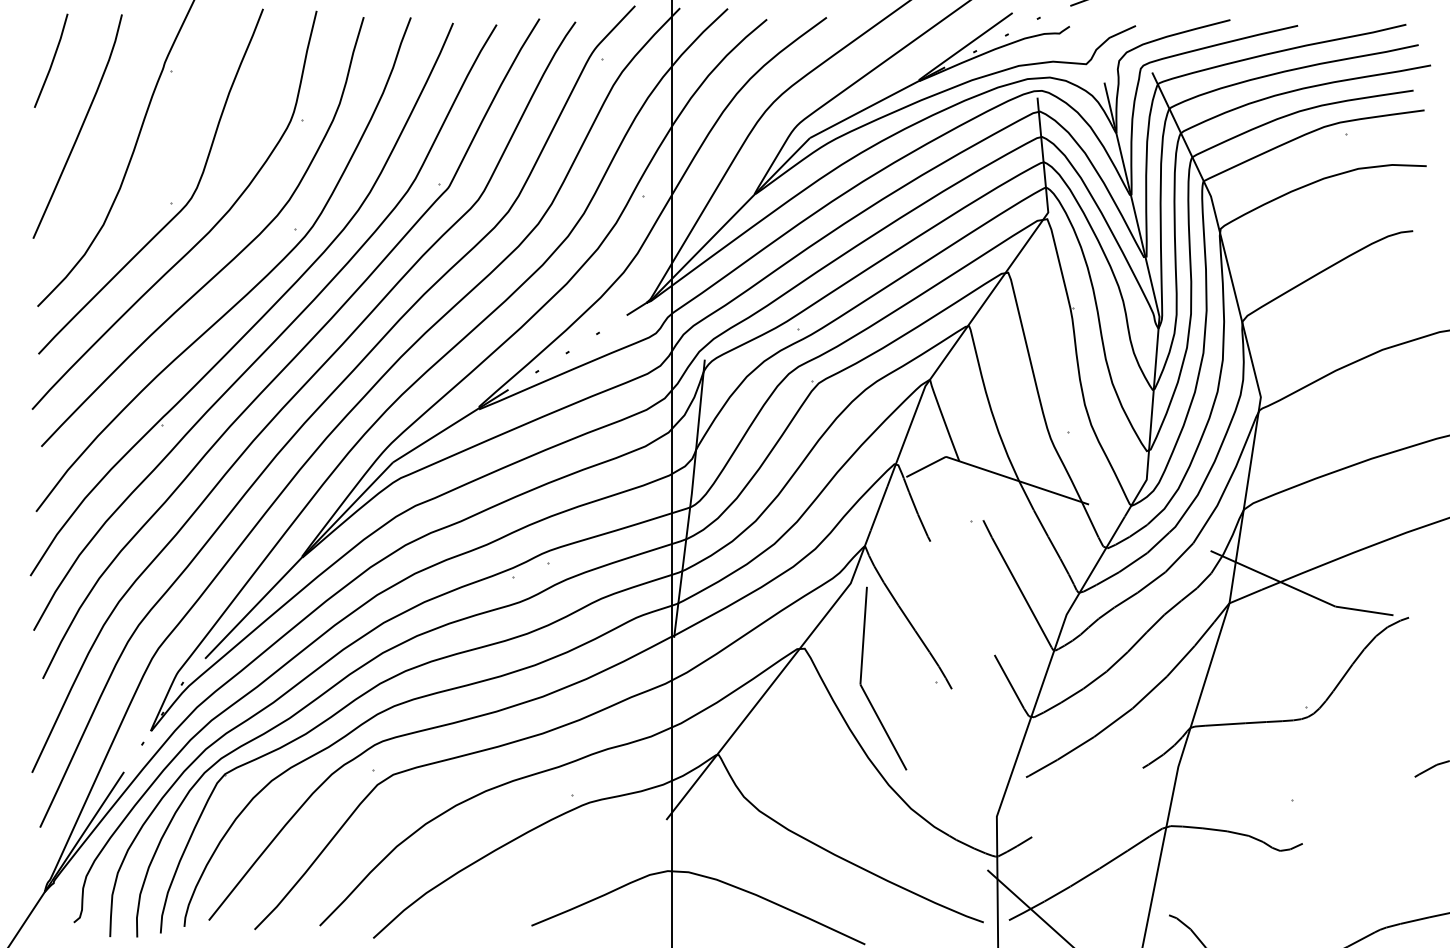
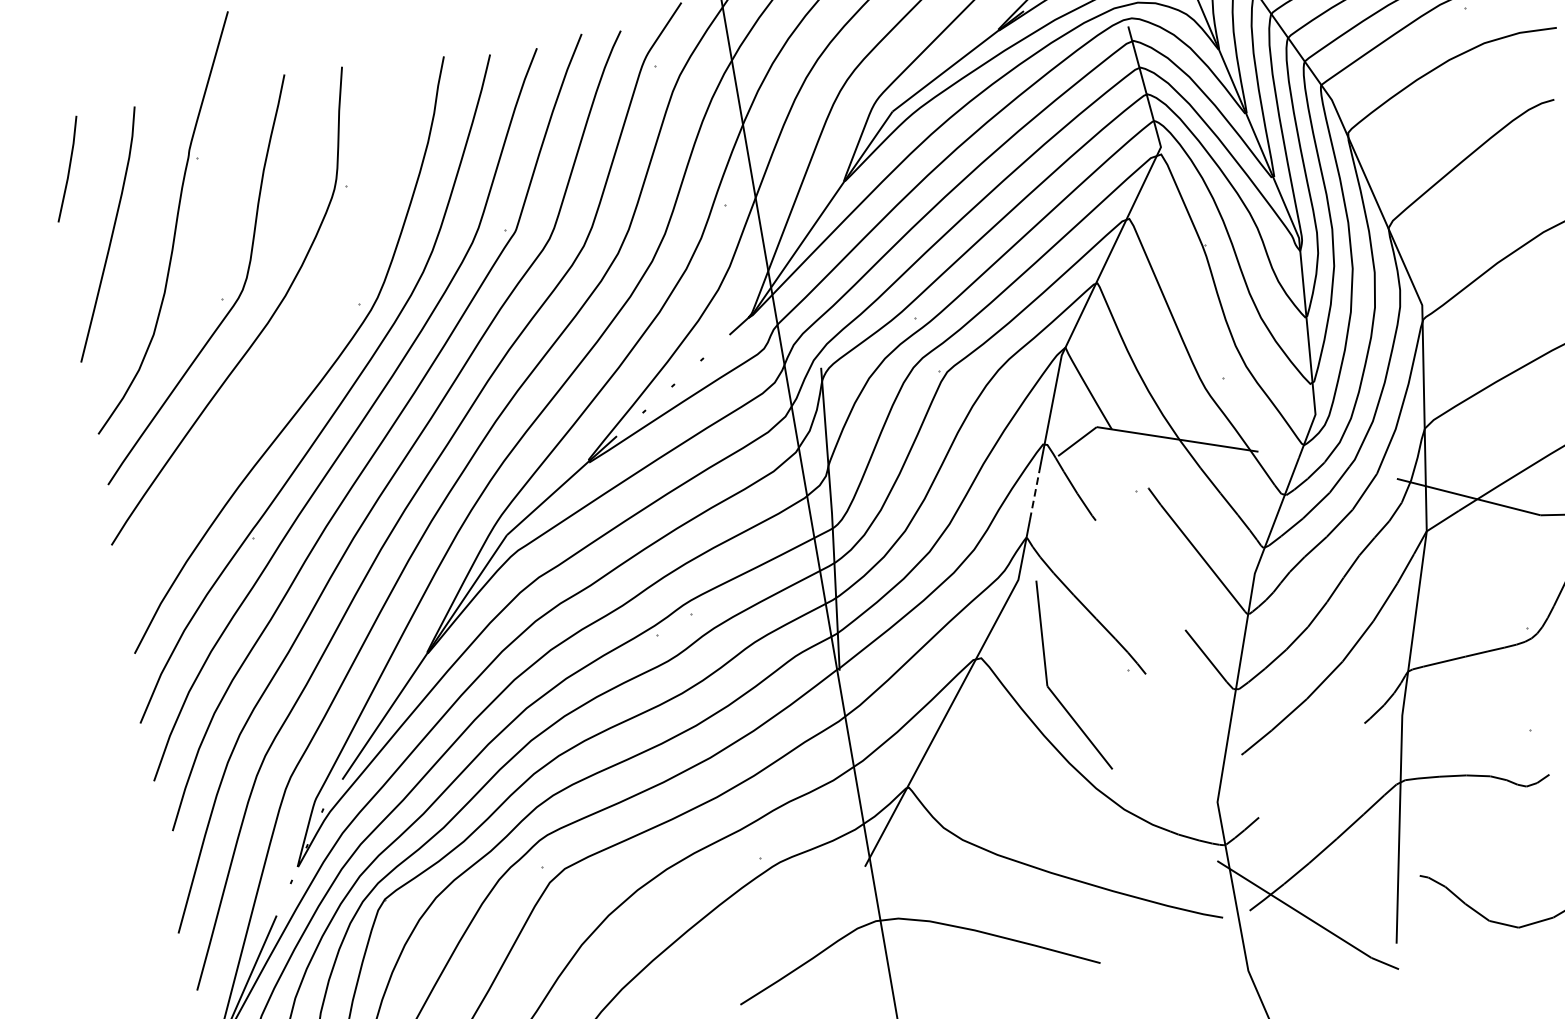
curve: (231, 259) -> (296, 348), removed
line: (879, 508) -> (1035, 494), solid -> dashed

